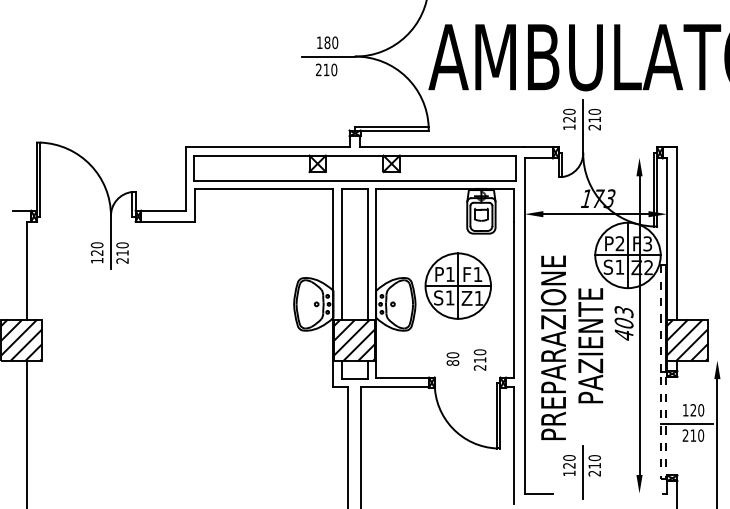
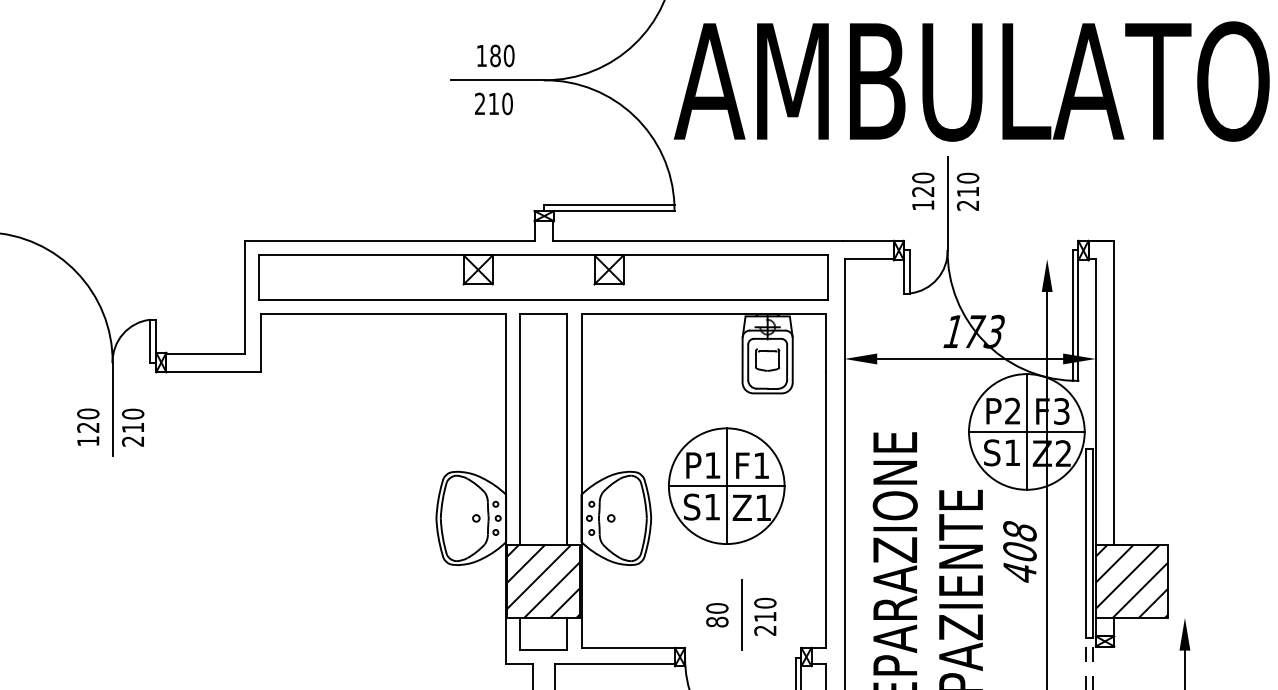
text: (623, 311) -> (1018, 531), 403 -> 408
line: (661, 319) -> (1086, 545), dashed -> solid
line: (466, 358) -> (741, 614), added

